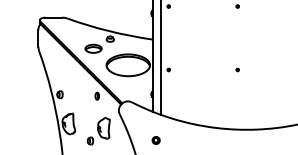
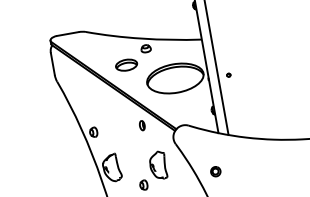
part: (155, 140) -> (214, 171), moved

